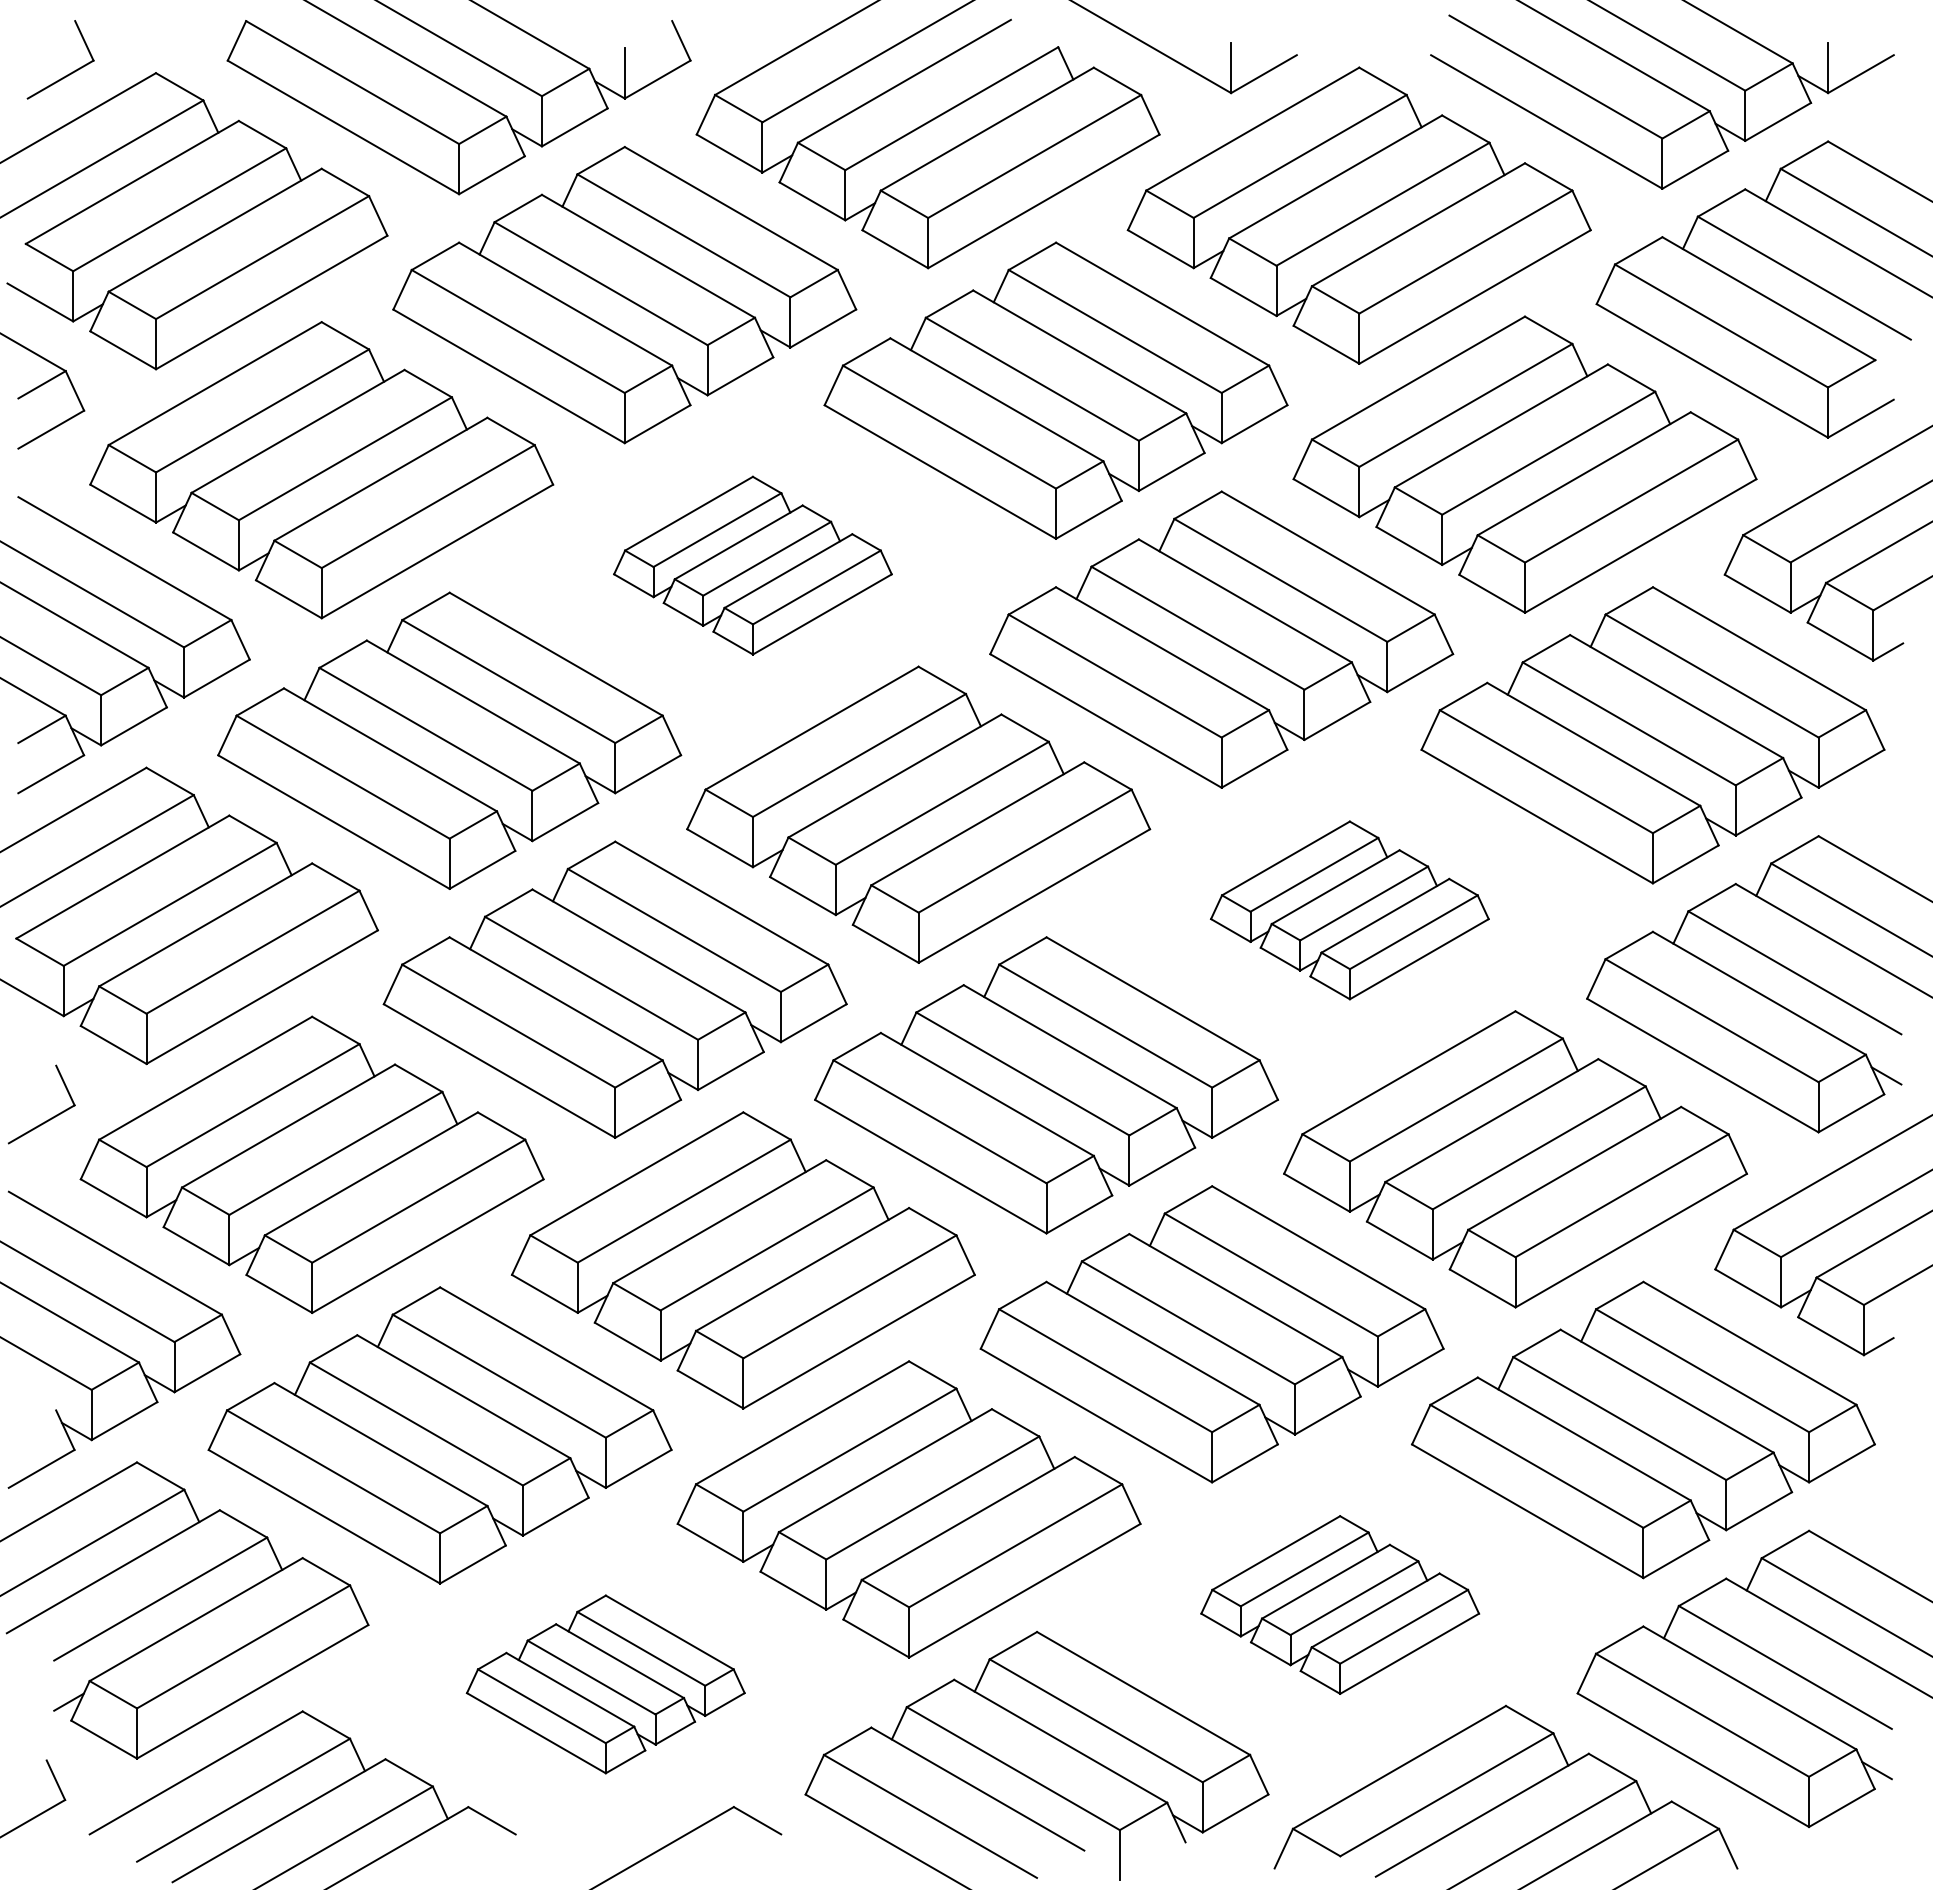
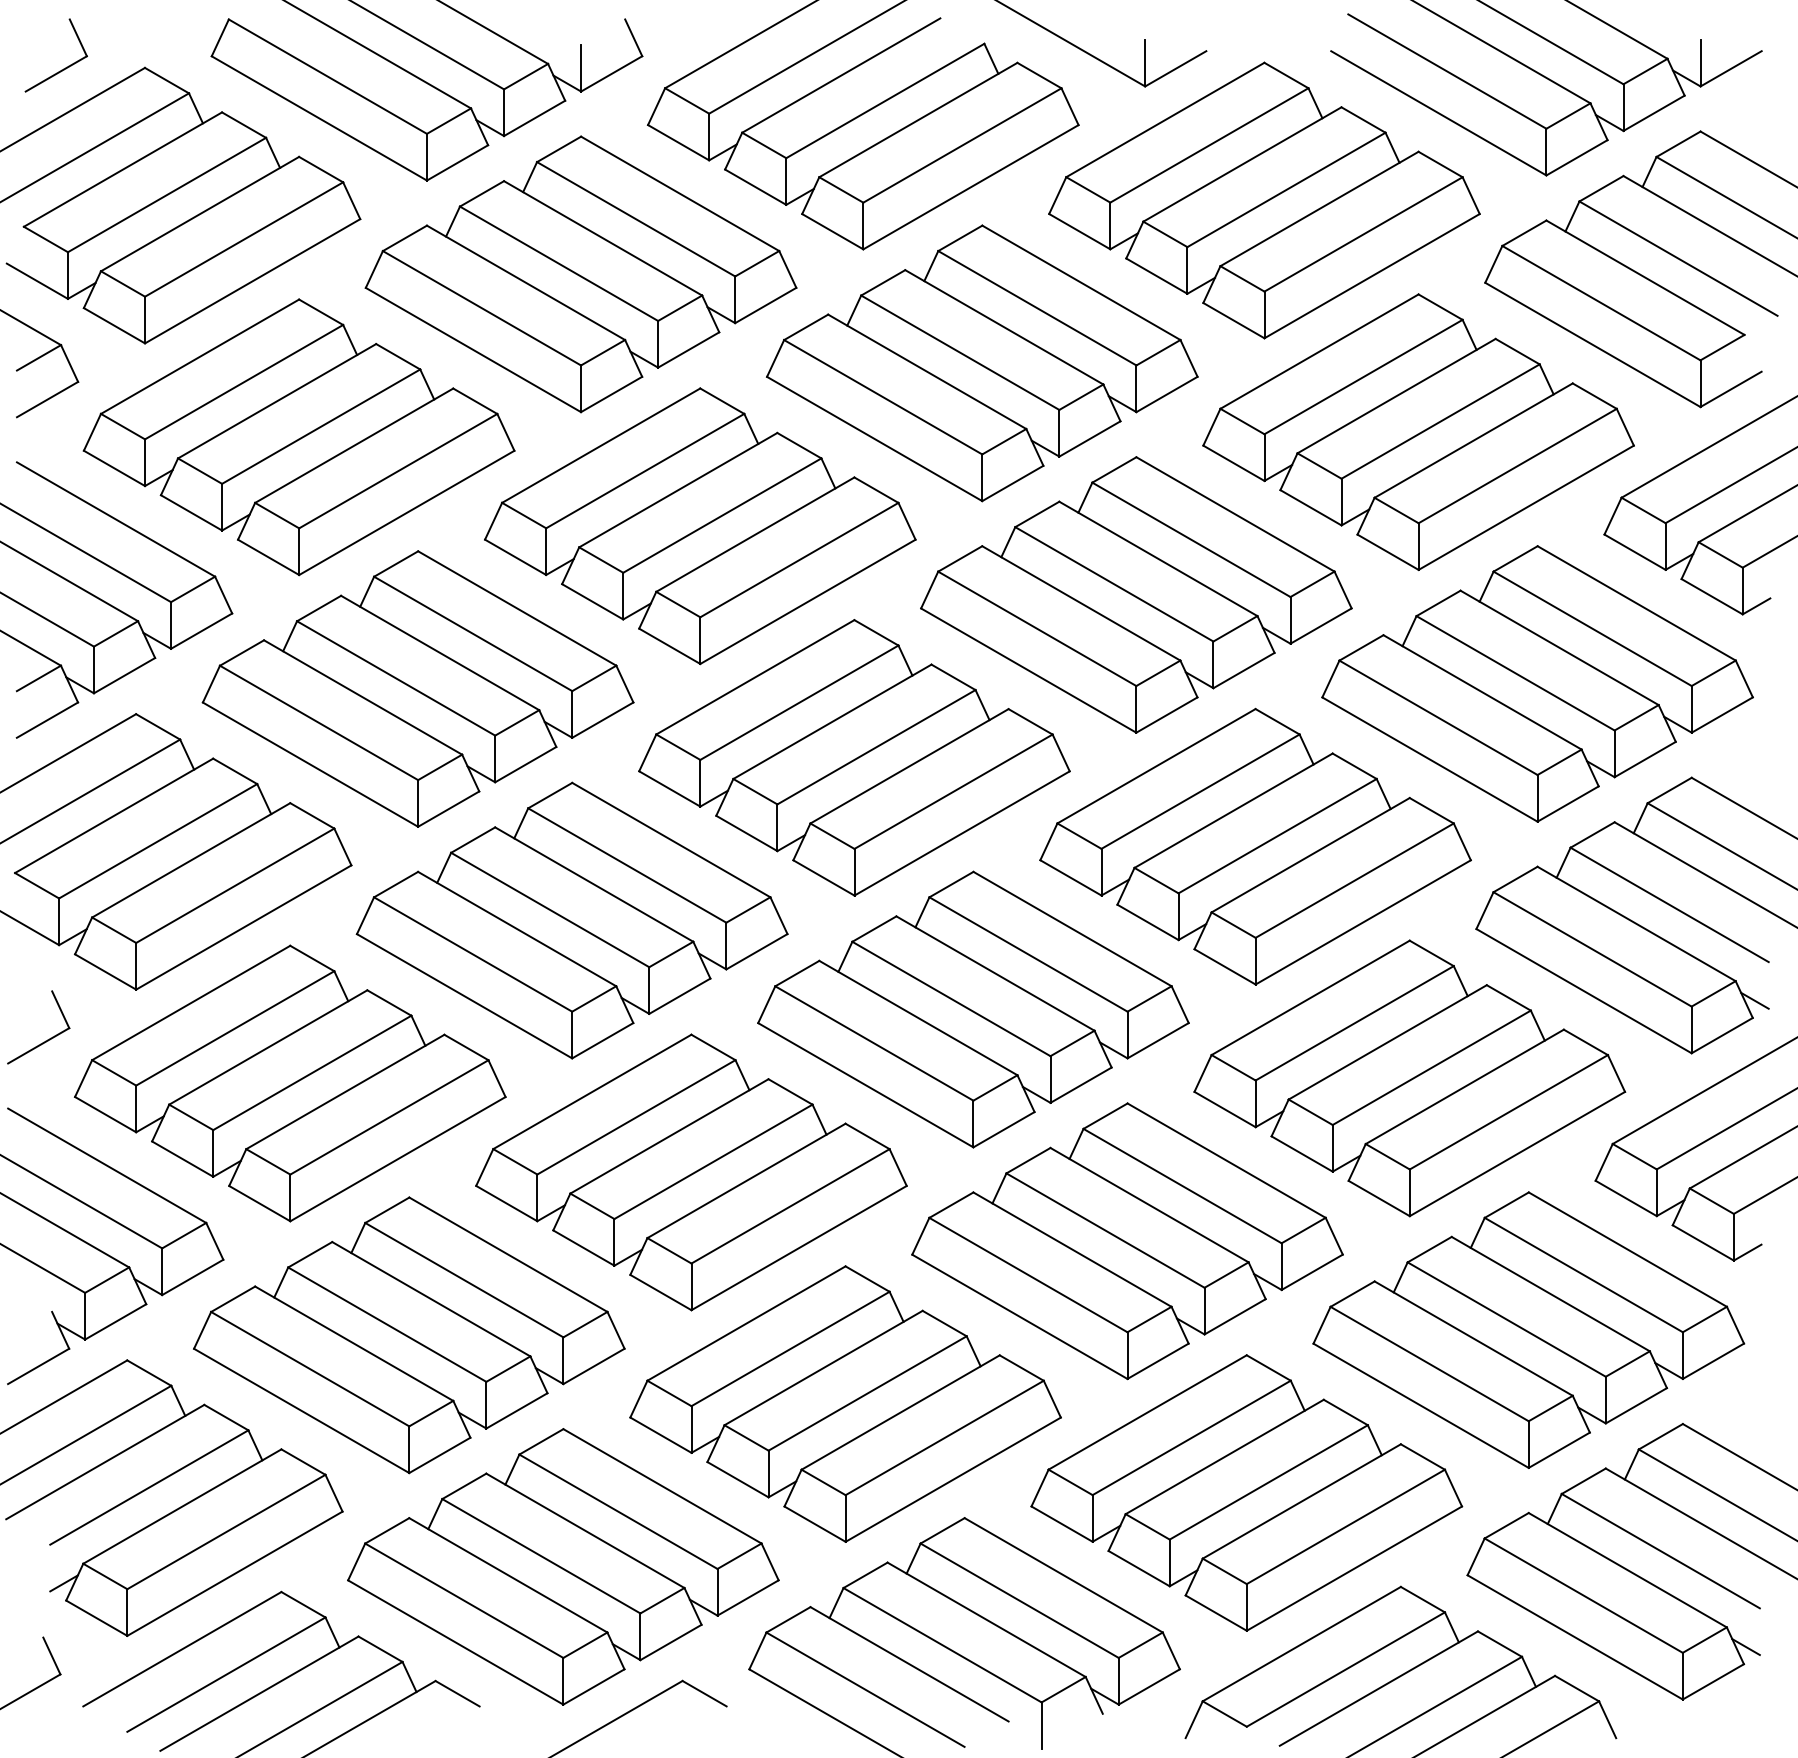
part: (752, 565) -> (699, 525), size x1.67
part: (1349, 910) -> (1255, 846), size x1.67
part: (1339, 1604) -> (1246, 1492), size x1.67
part: (605, 1684) -> (563, 1566), size x1.67

